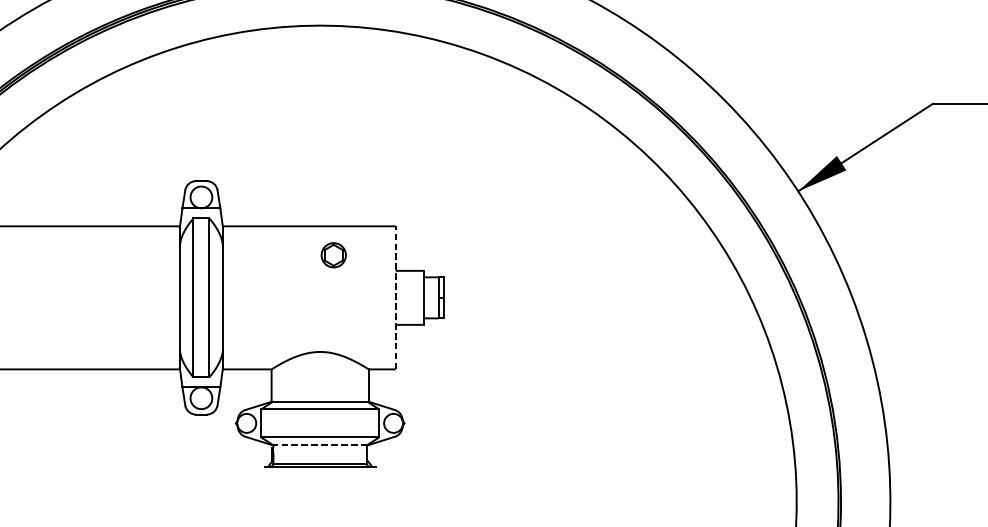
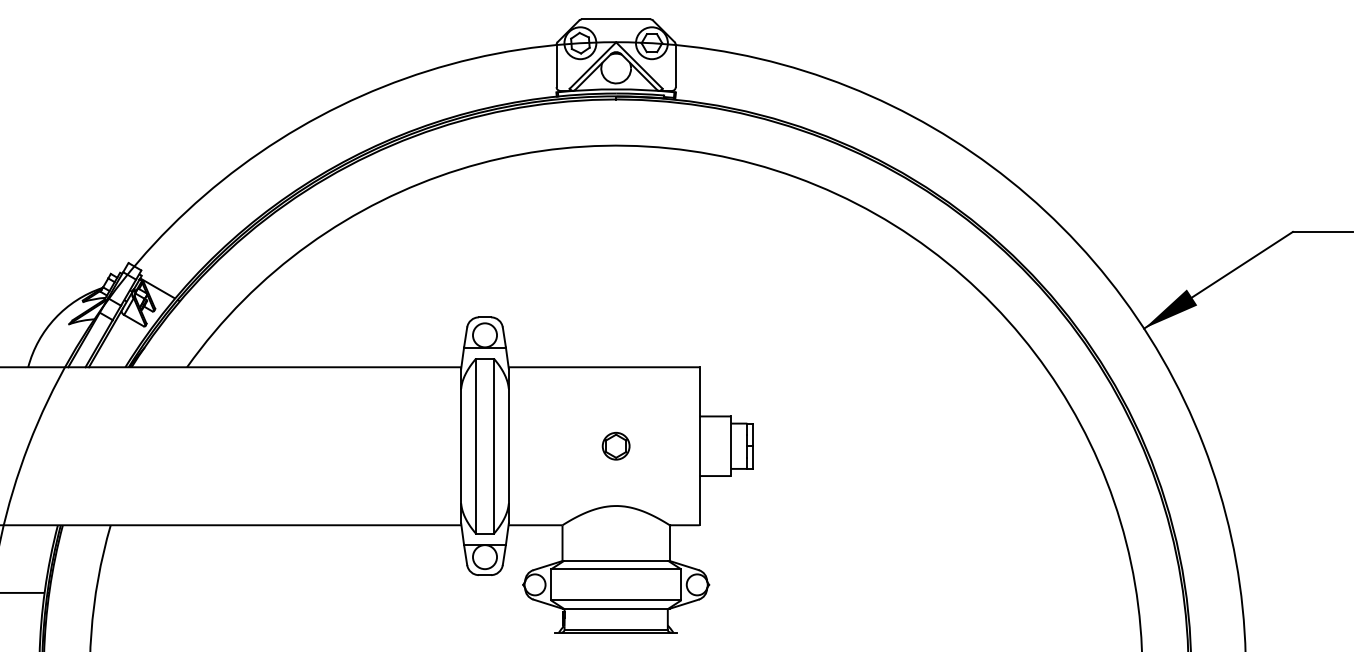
part: (333, 254) -> (615, 445), moved
line: (395, 298) -> (699, 446), dashed -> solid
line: (319, 444) -> (615, 608), dashed -> solid

